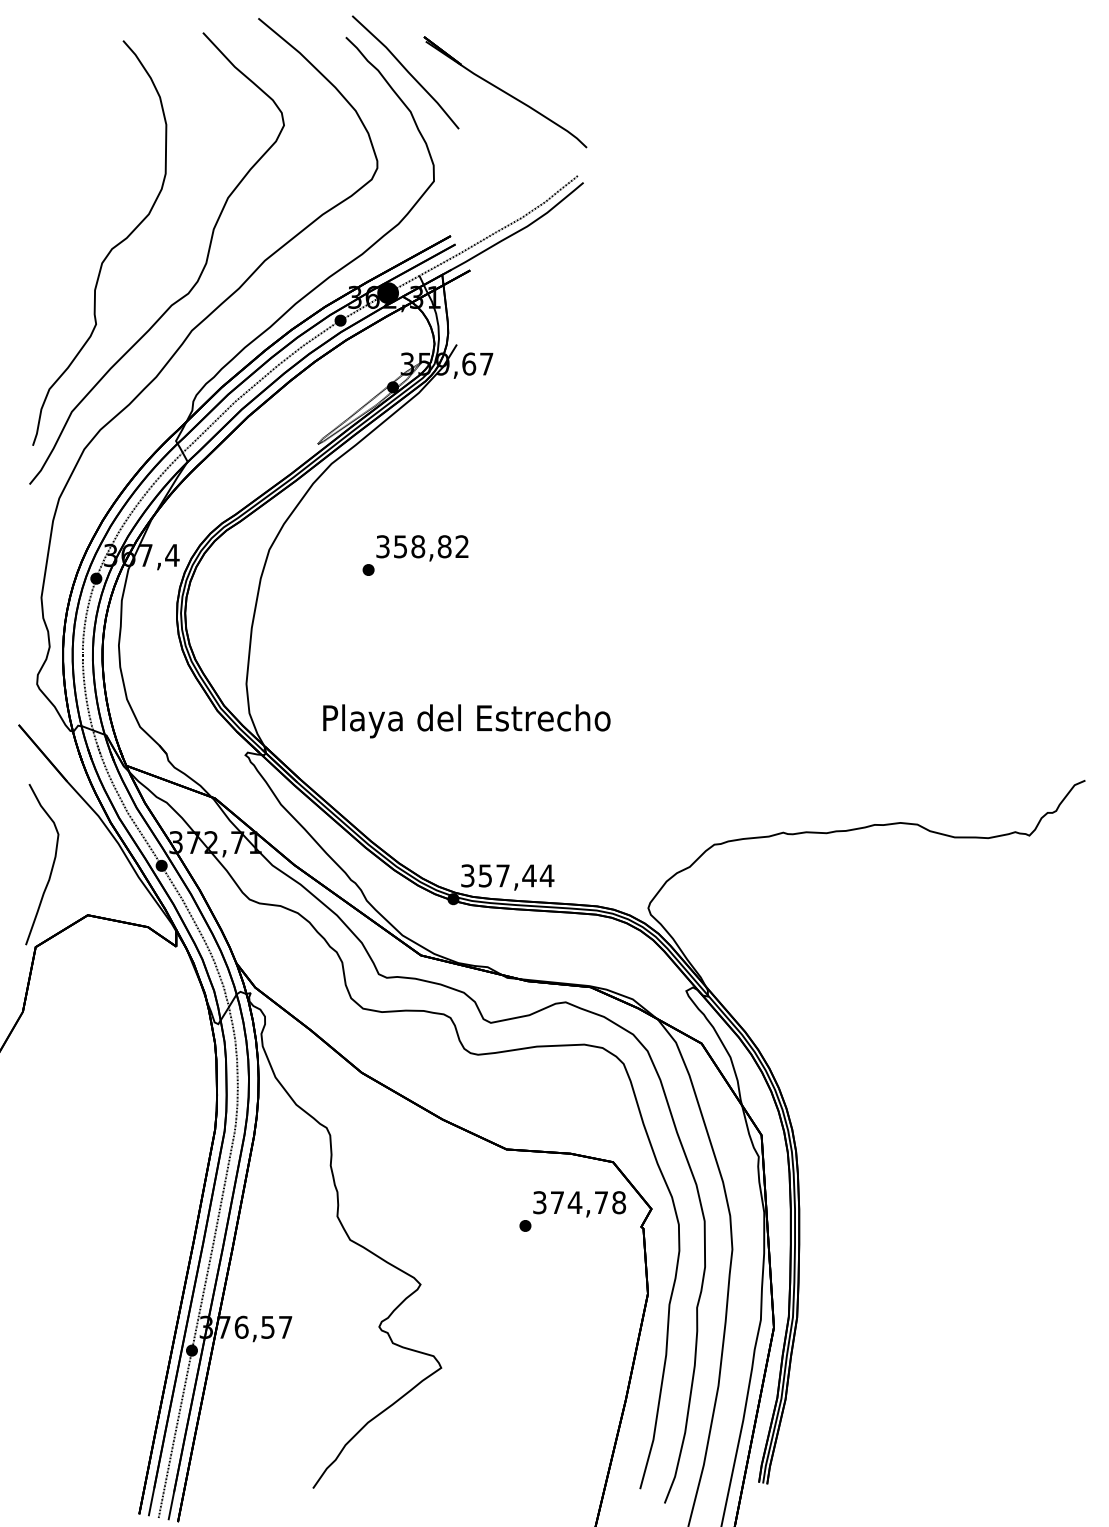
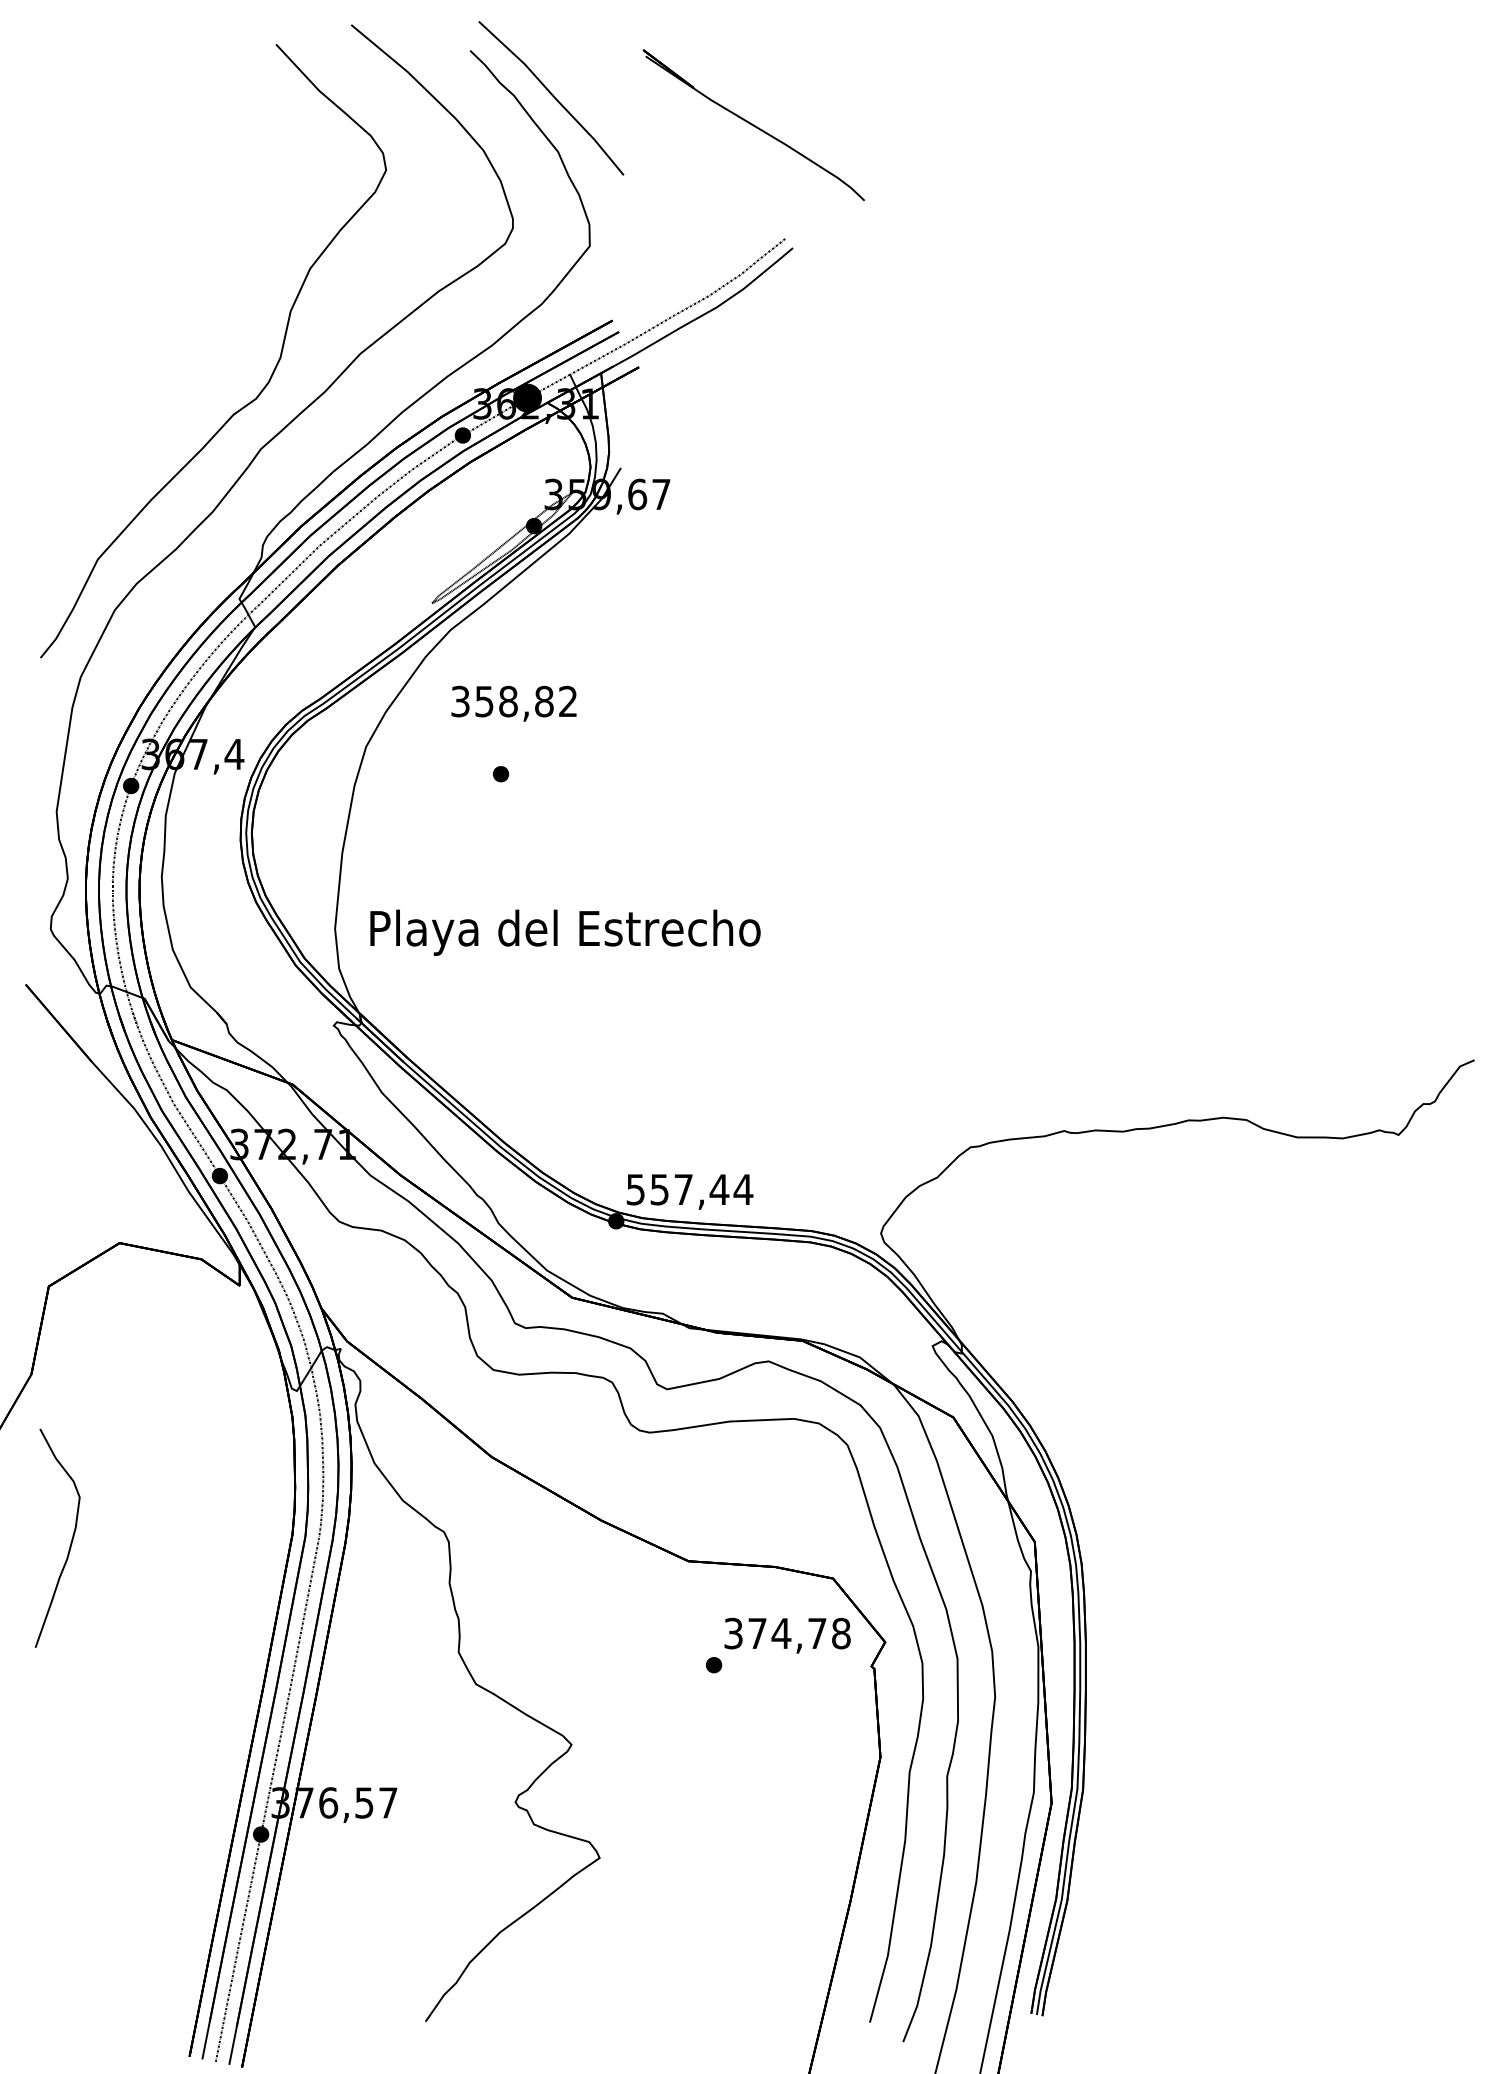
part: (505, 92) -> (753, 125), moved
curve: (109, 250) -> (149, 340), removed
text: (421, 548) -> (513, 703), moved
text: (466, 721) -> (565, 932), moved
curve: (51, 867) -> (70, 1542), moved
text: (467, 875) -> (635, 1189), 357,44 -> 557,44

